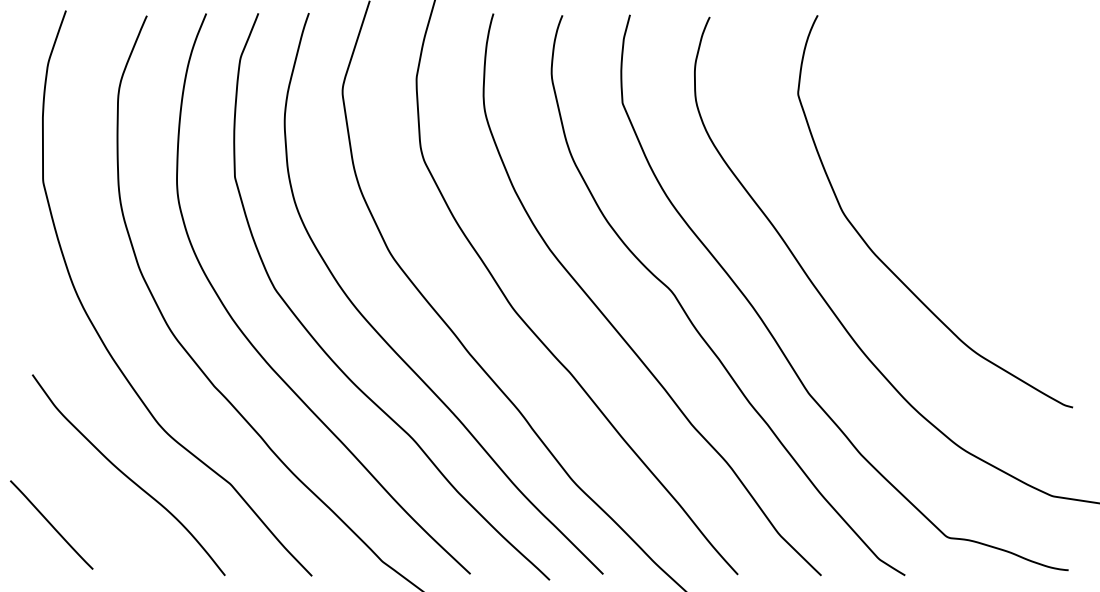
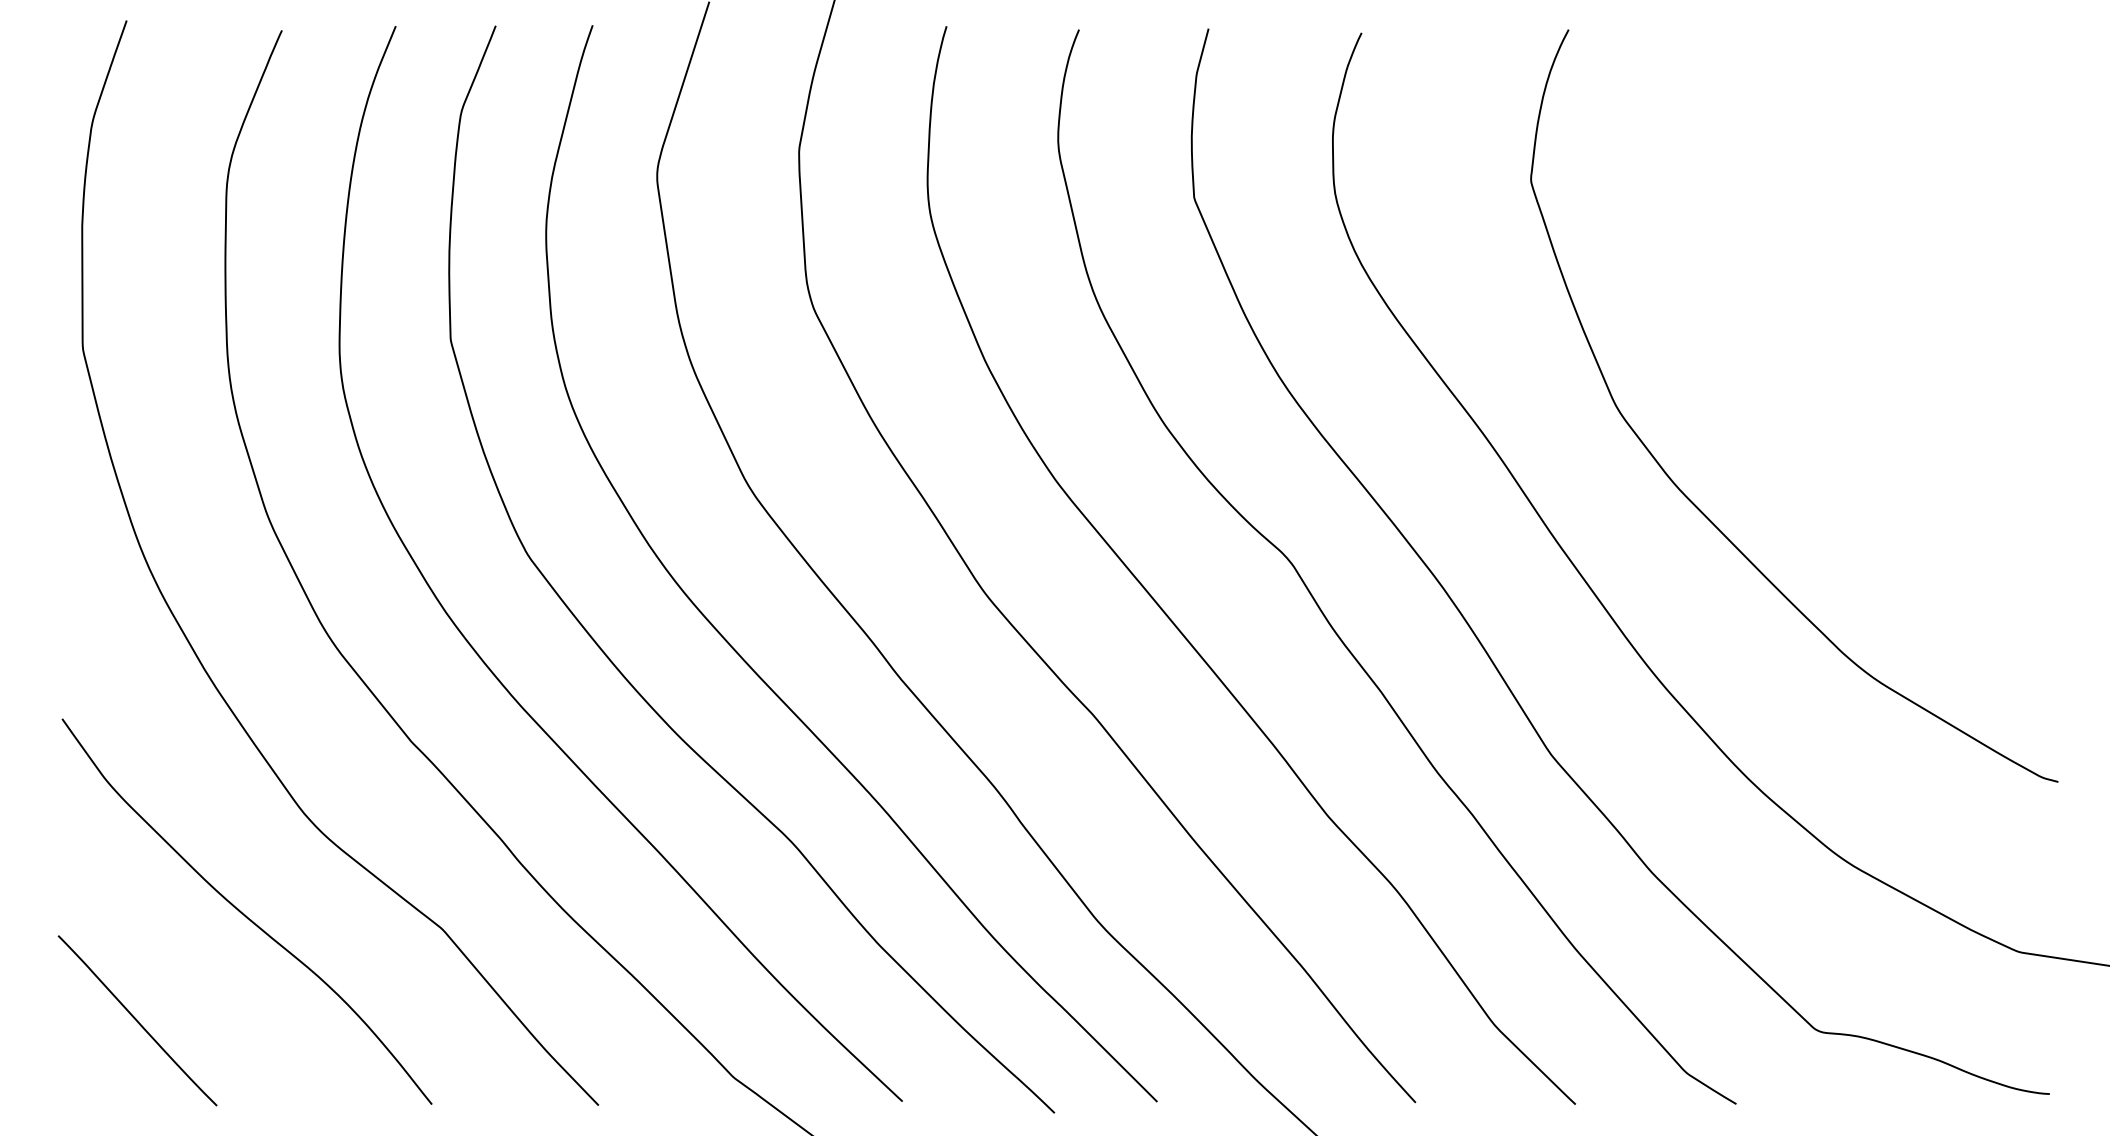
line: (51, 524) -> (137, 1019), moved

